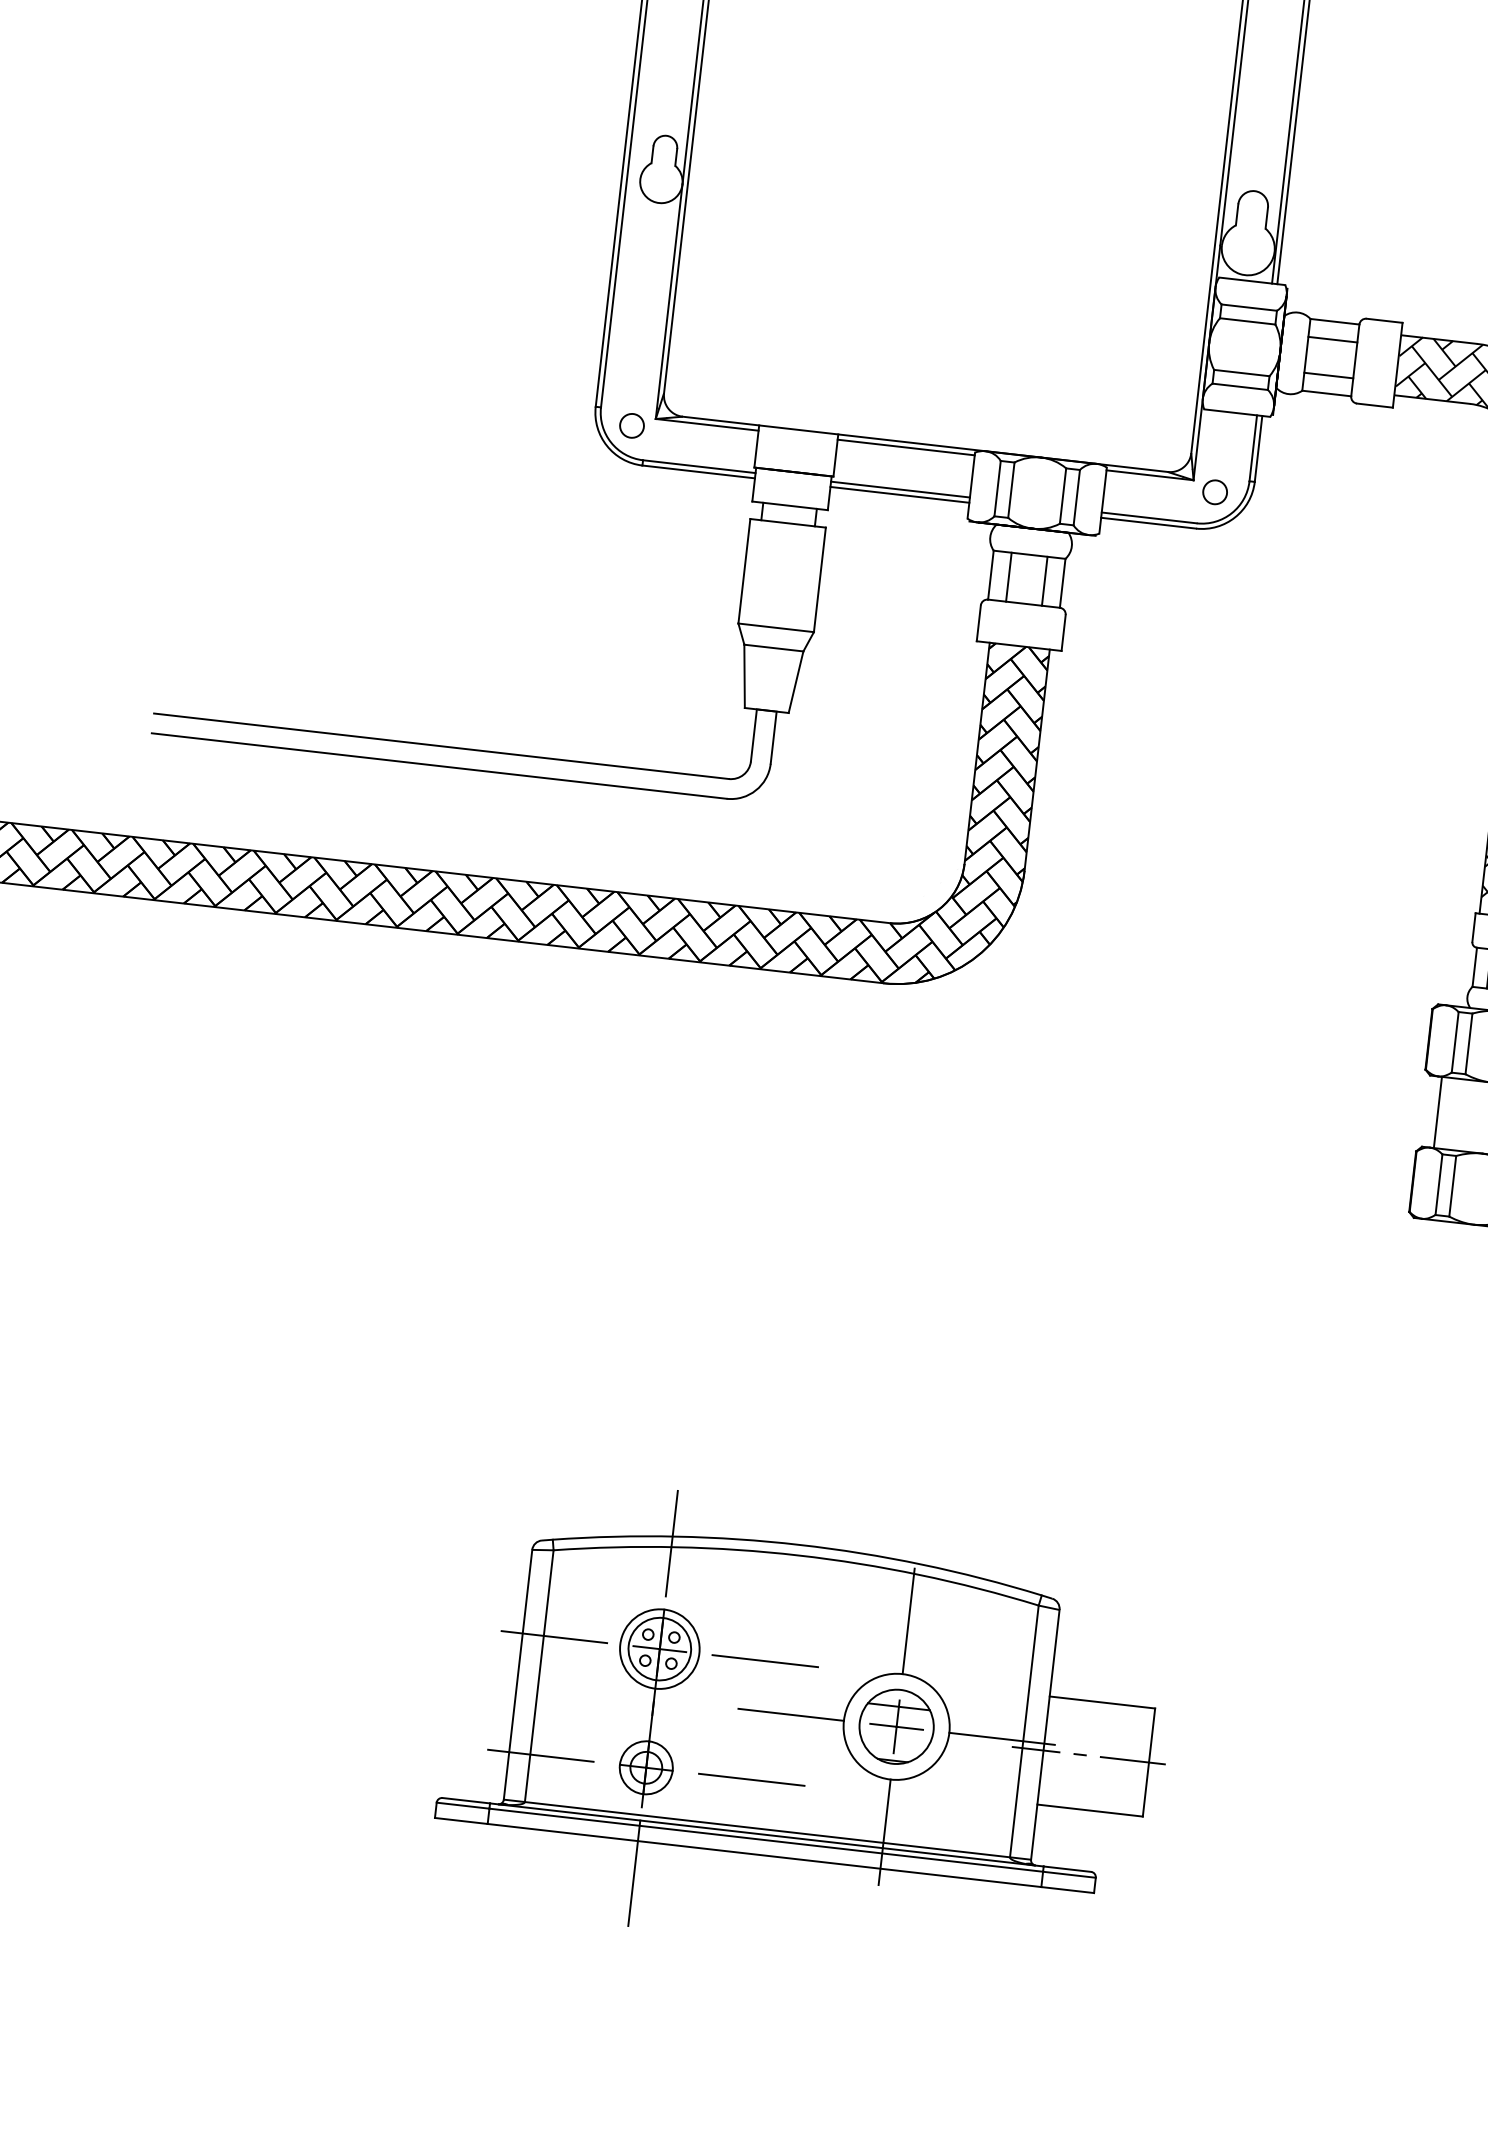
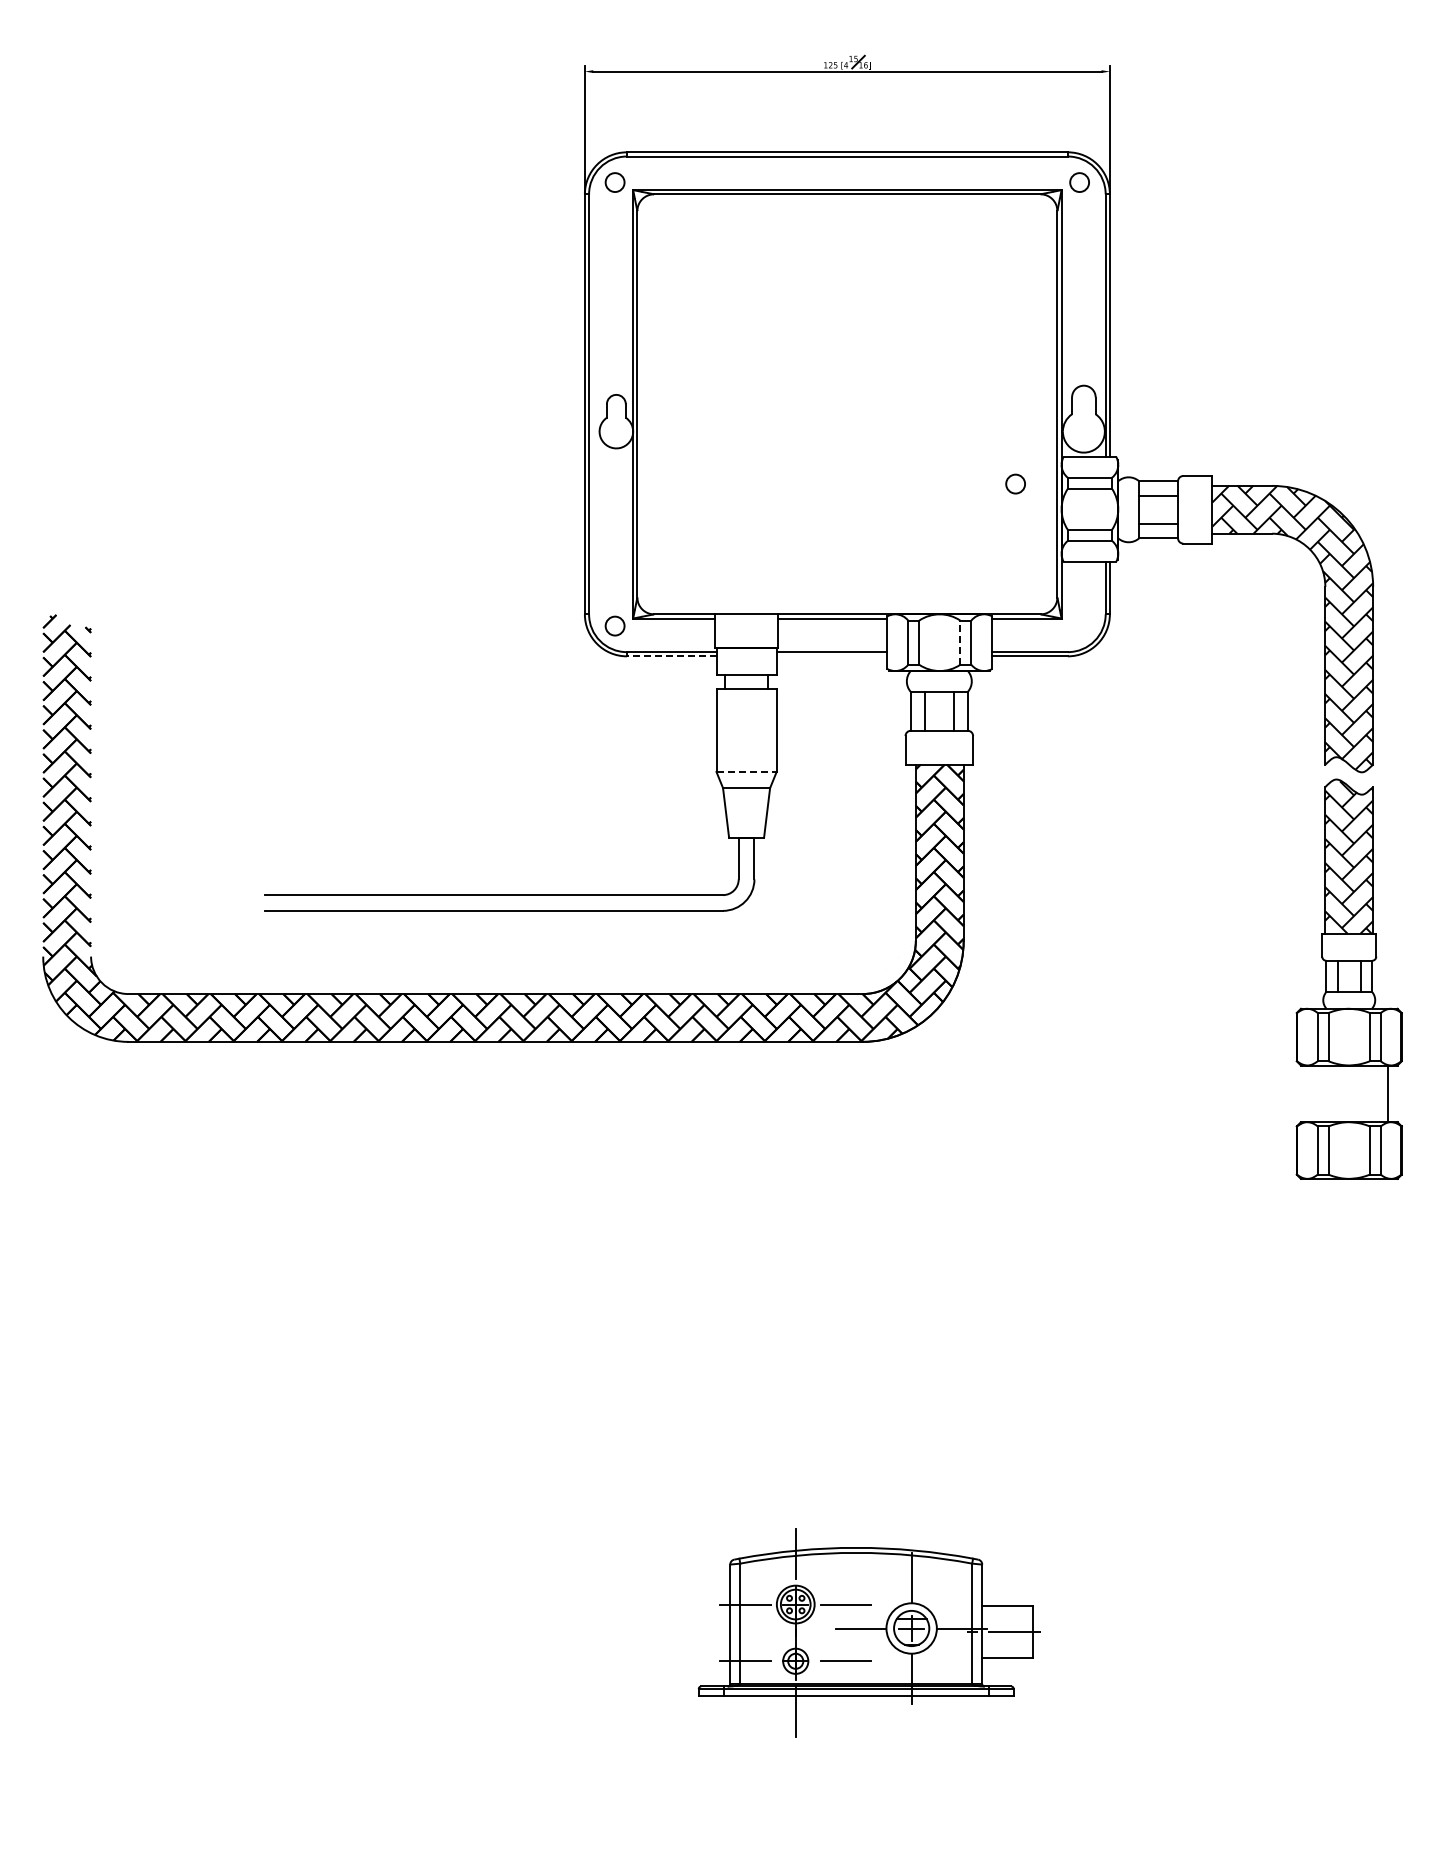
line: (698, 472) -> (671, 656), solid -> dashed
circle: (1215, 491) -> (1015, 483), moved
line: (899, 494) -> (831, 656), removed
line: (1063, 495) -> (960, 642), solid -> dashed
line: (777, 628) -> (747, 772), solid -> dashed
line: (1438, 1112) -> (1310, 1093), removed
part: (807, 1725) -> (869, 1632), size x0.6

